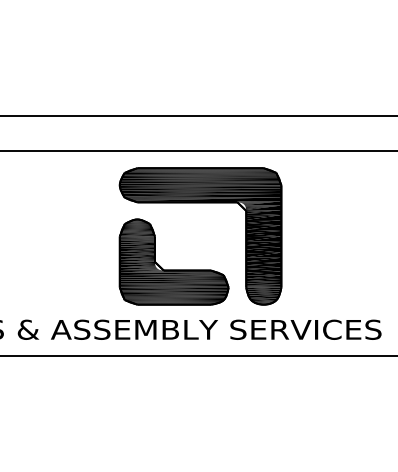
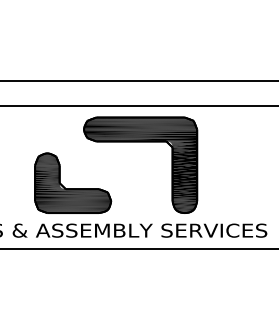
part: (173, 269) -> (72, 188), moved

